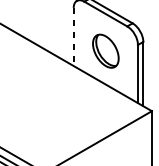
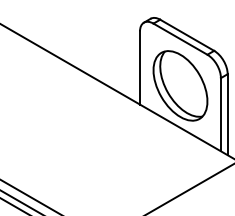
line: (74, 37) -> (140, 68), dashed -> solid
part: (105, 50) -> (180, 85), size x1.67

